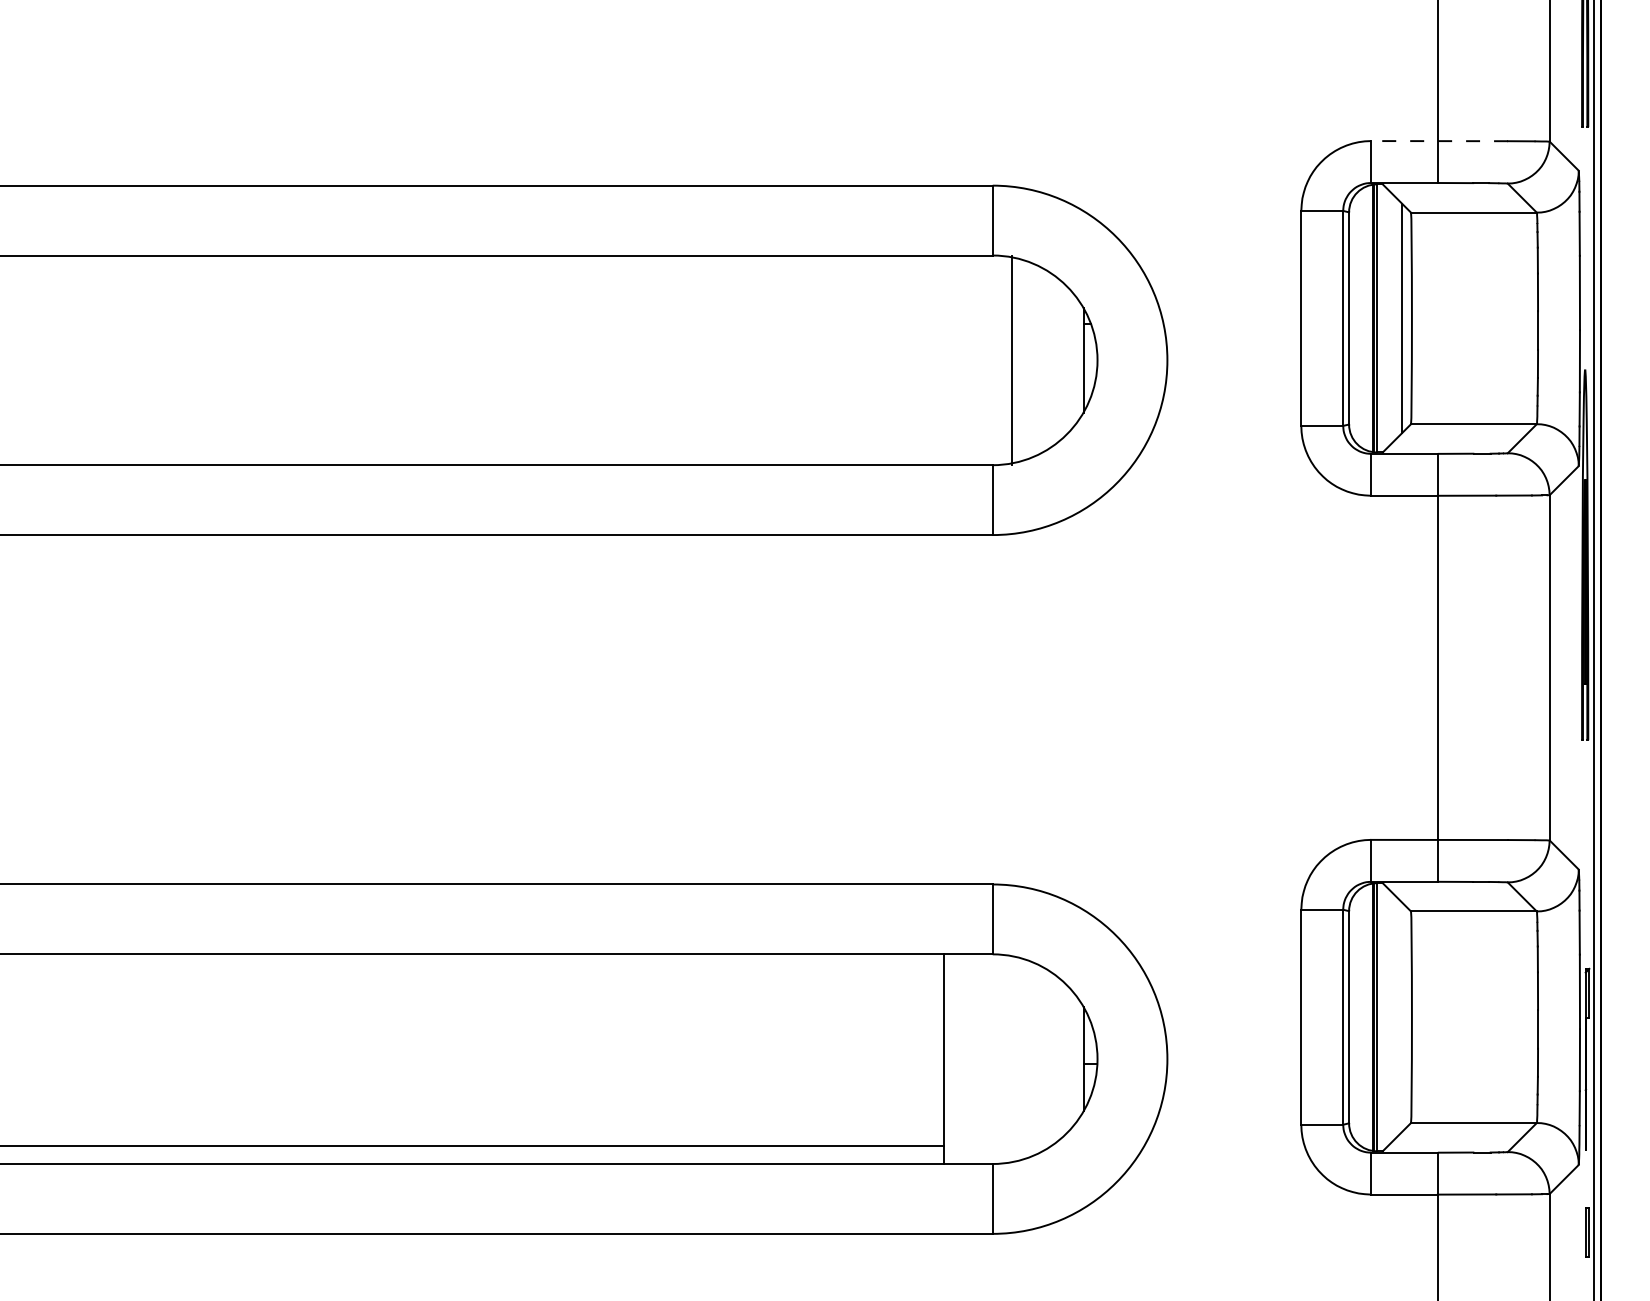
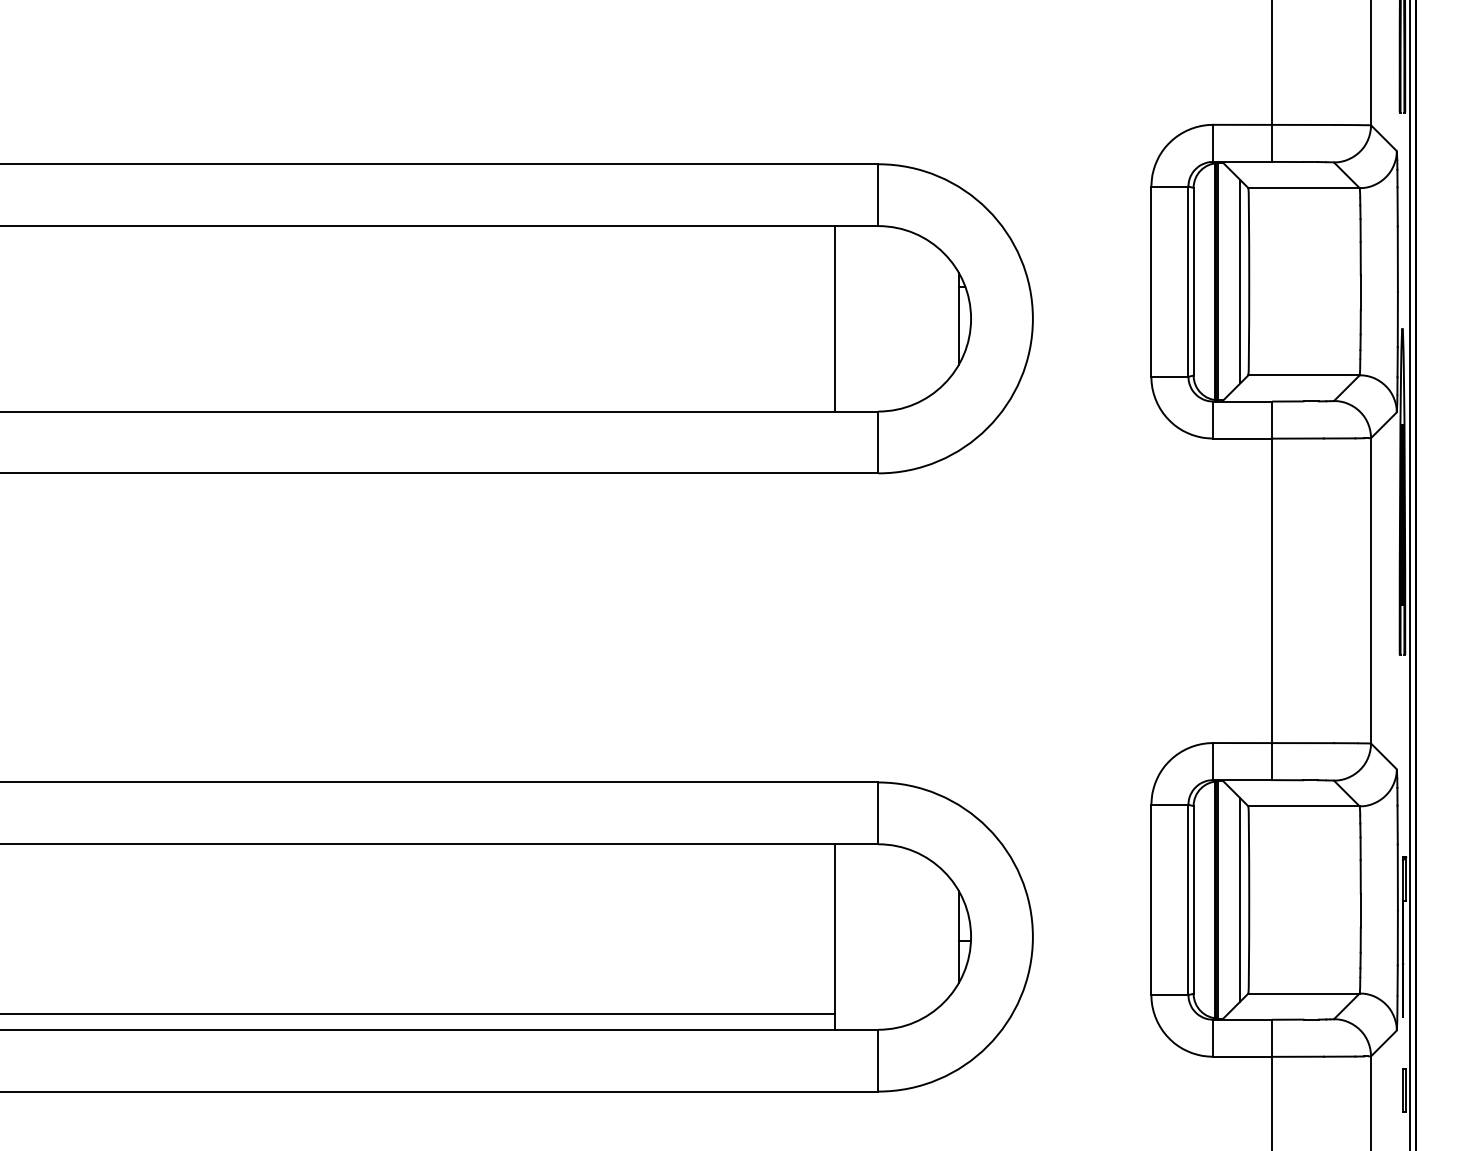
line: (1439, 140) -> (1273, 124), dashed -> solid
line: (1012, 359) -> (835, 318), moved
line: (1402, 1016) -> (1240, 899), added

